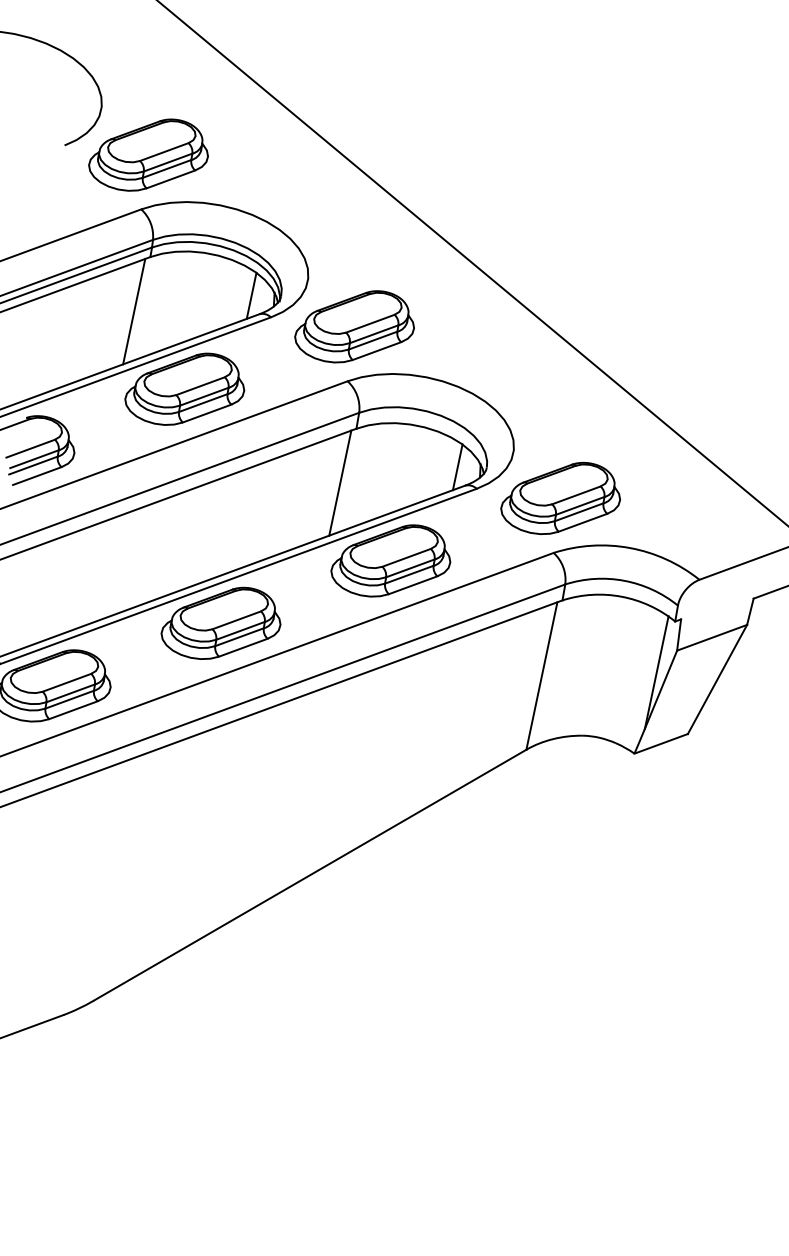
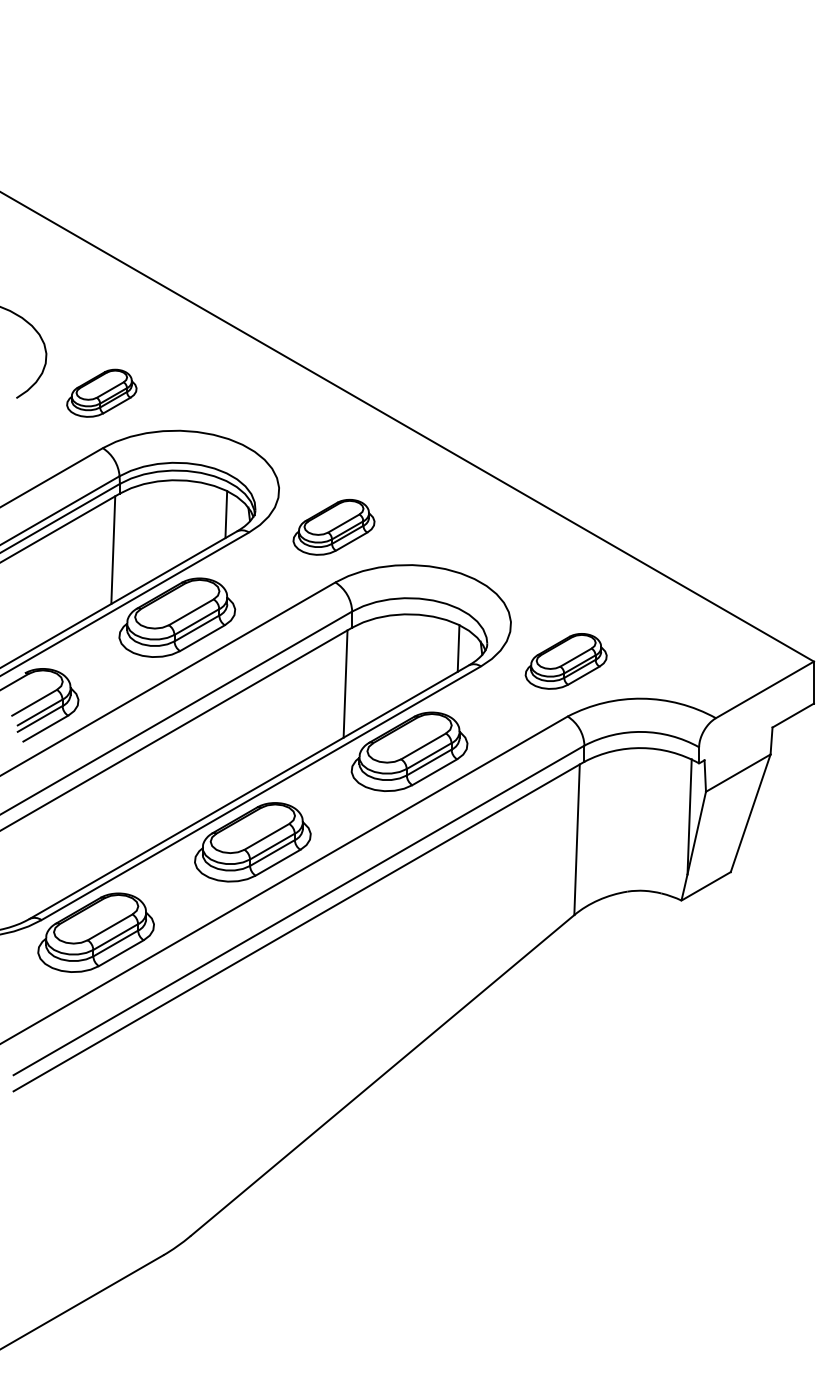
part: (149, 155) -> (101, 393), size x0.6
part: (355, 326) -> (333, 527), size x0.7
part: (560, 498) -> (565, 661), size x0.7

